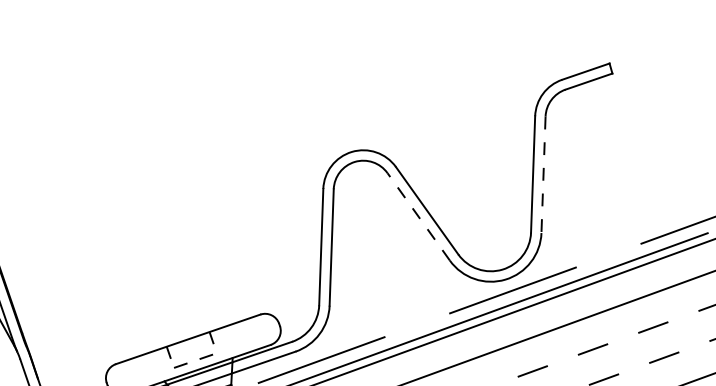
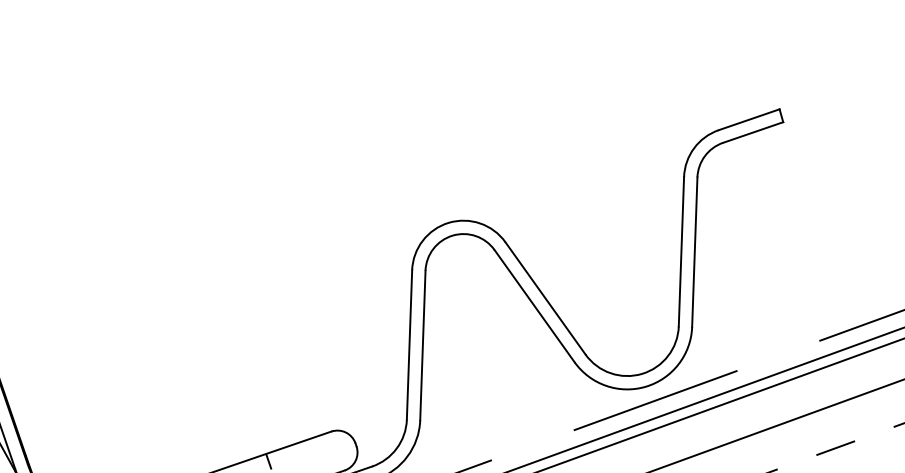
line: (543, 175) -> (694, 253), dashed -> solid
line: (418, 216) -> (534, 305), dashed -> solid

